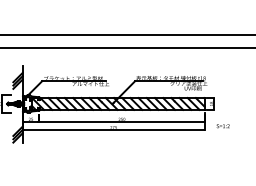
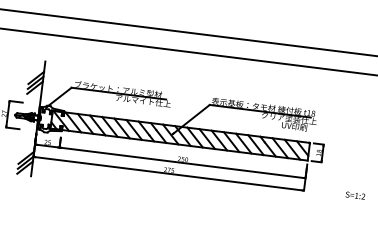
text: (222, 126) -> (354, 195), moved

